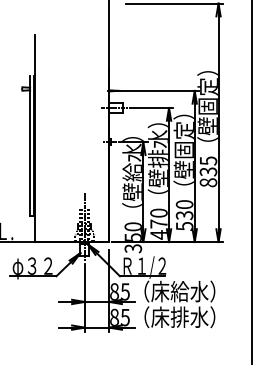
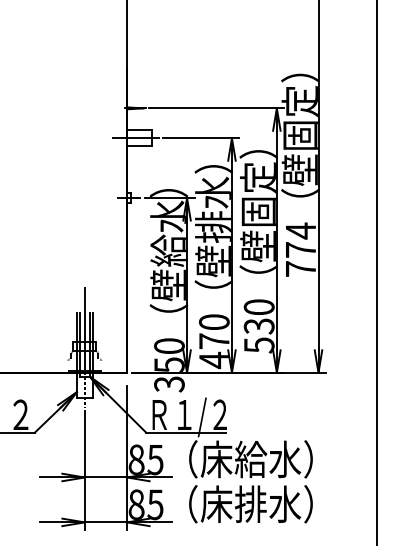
text: (208, 171) -> (300, 249), 835 -> 774

